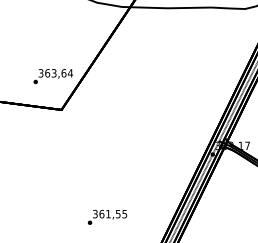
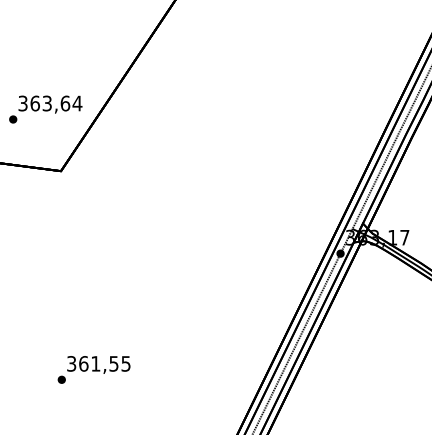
text: (107, 216) -> (94, 368), moved

